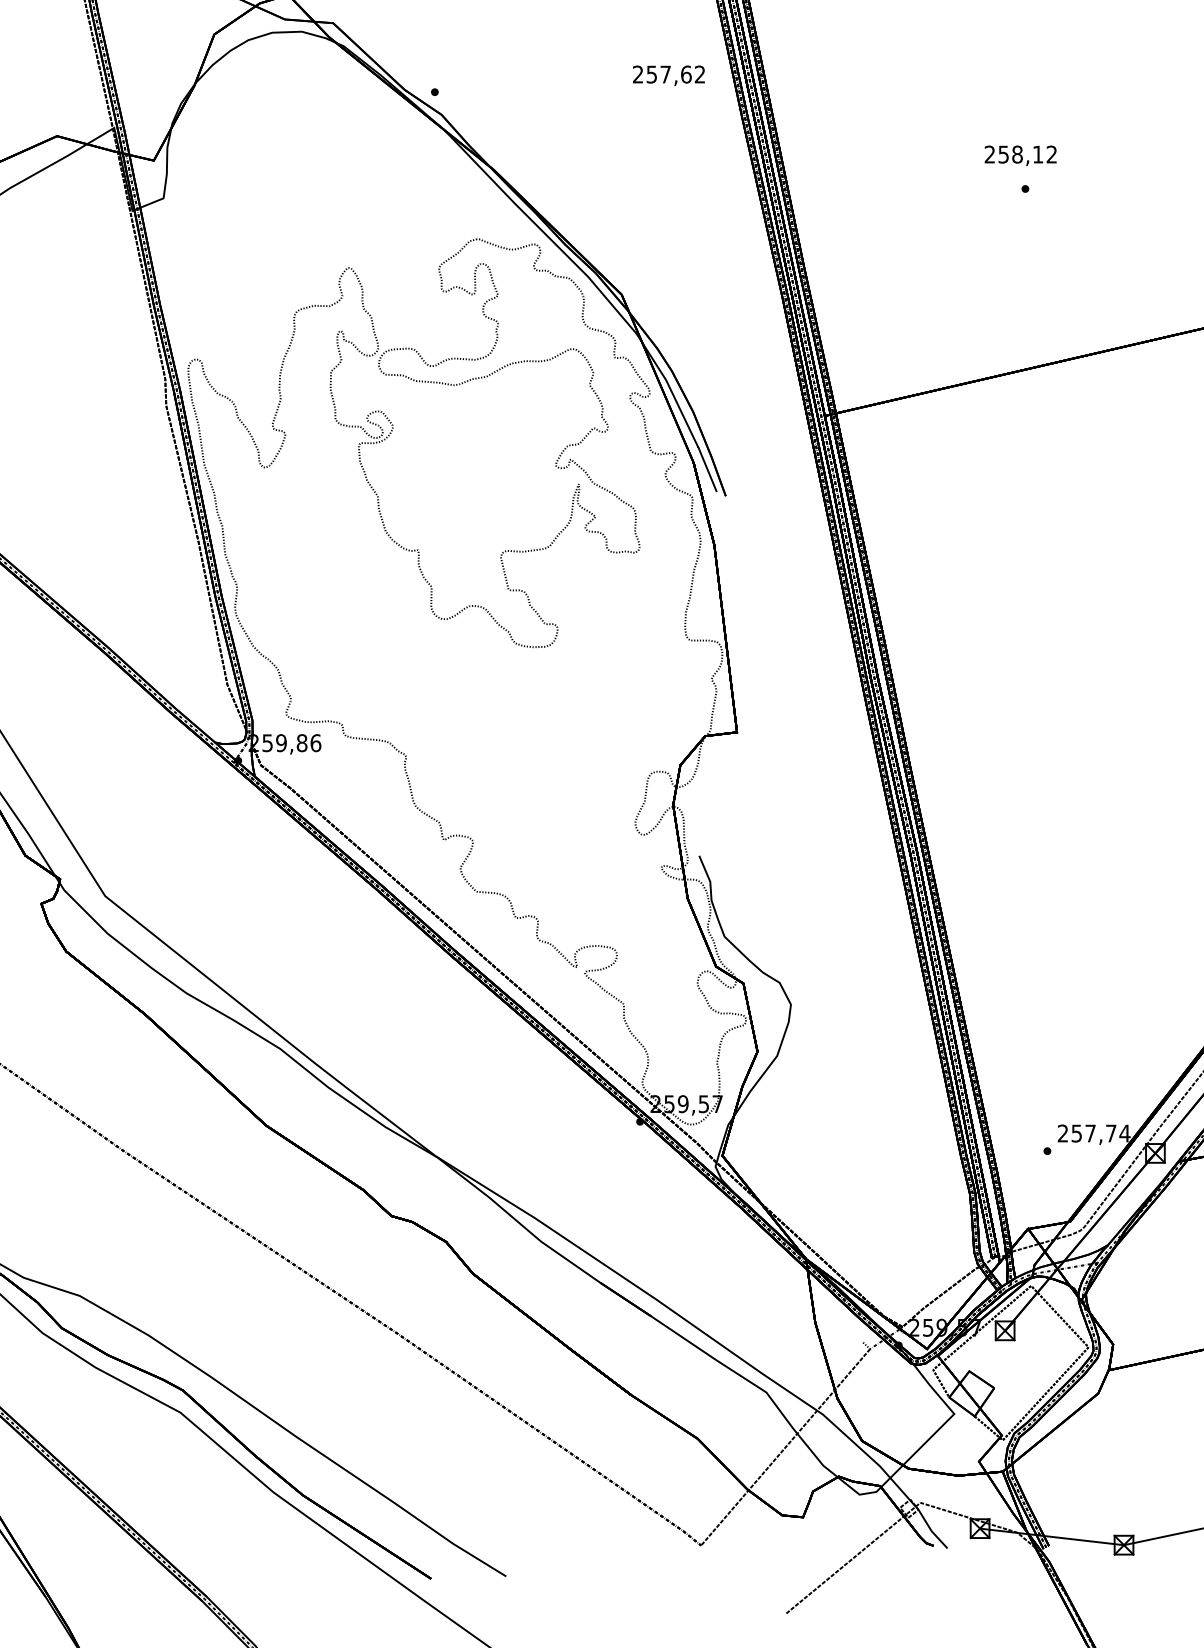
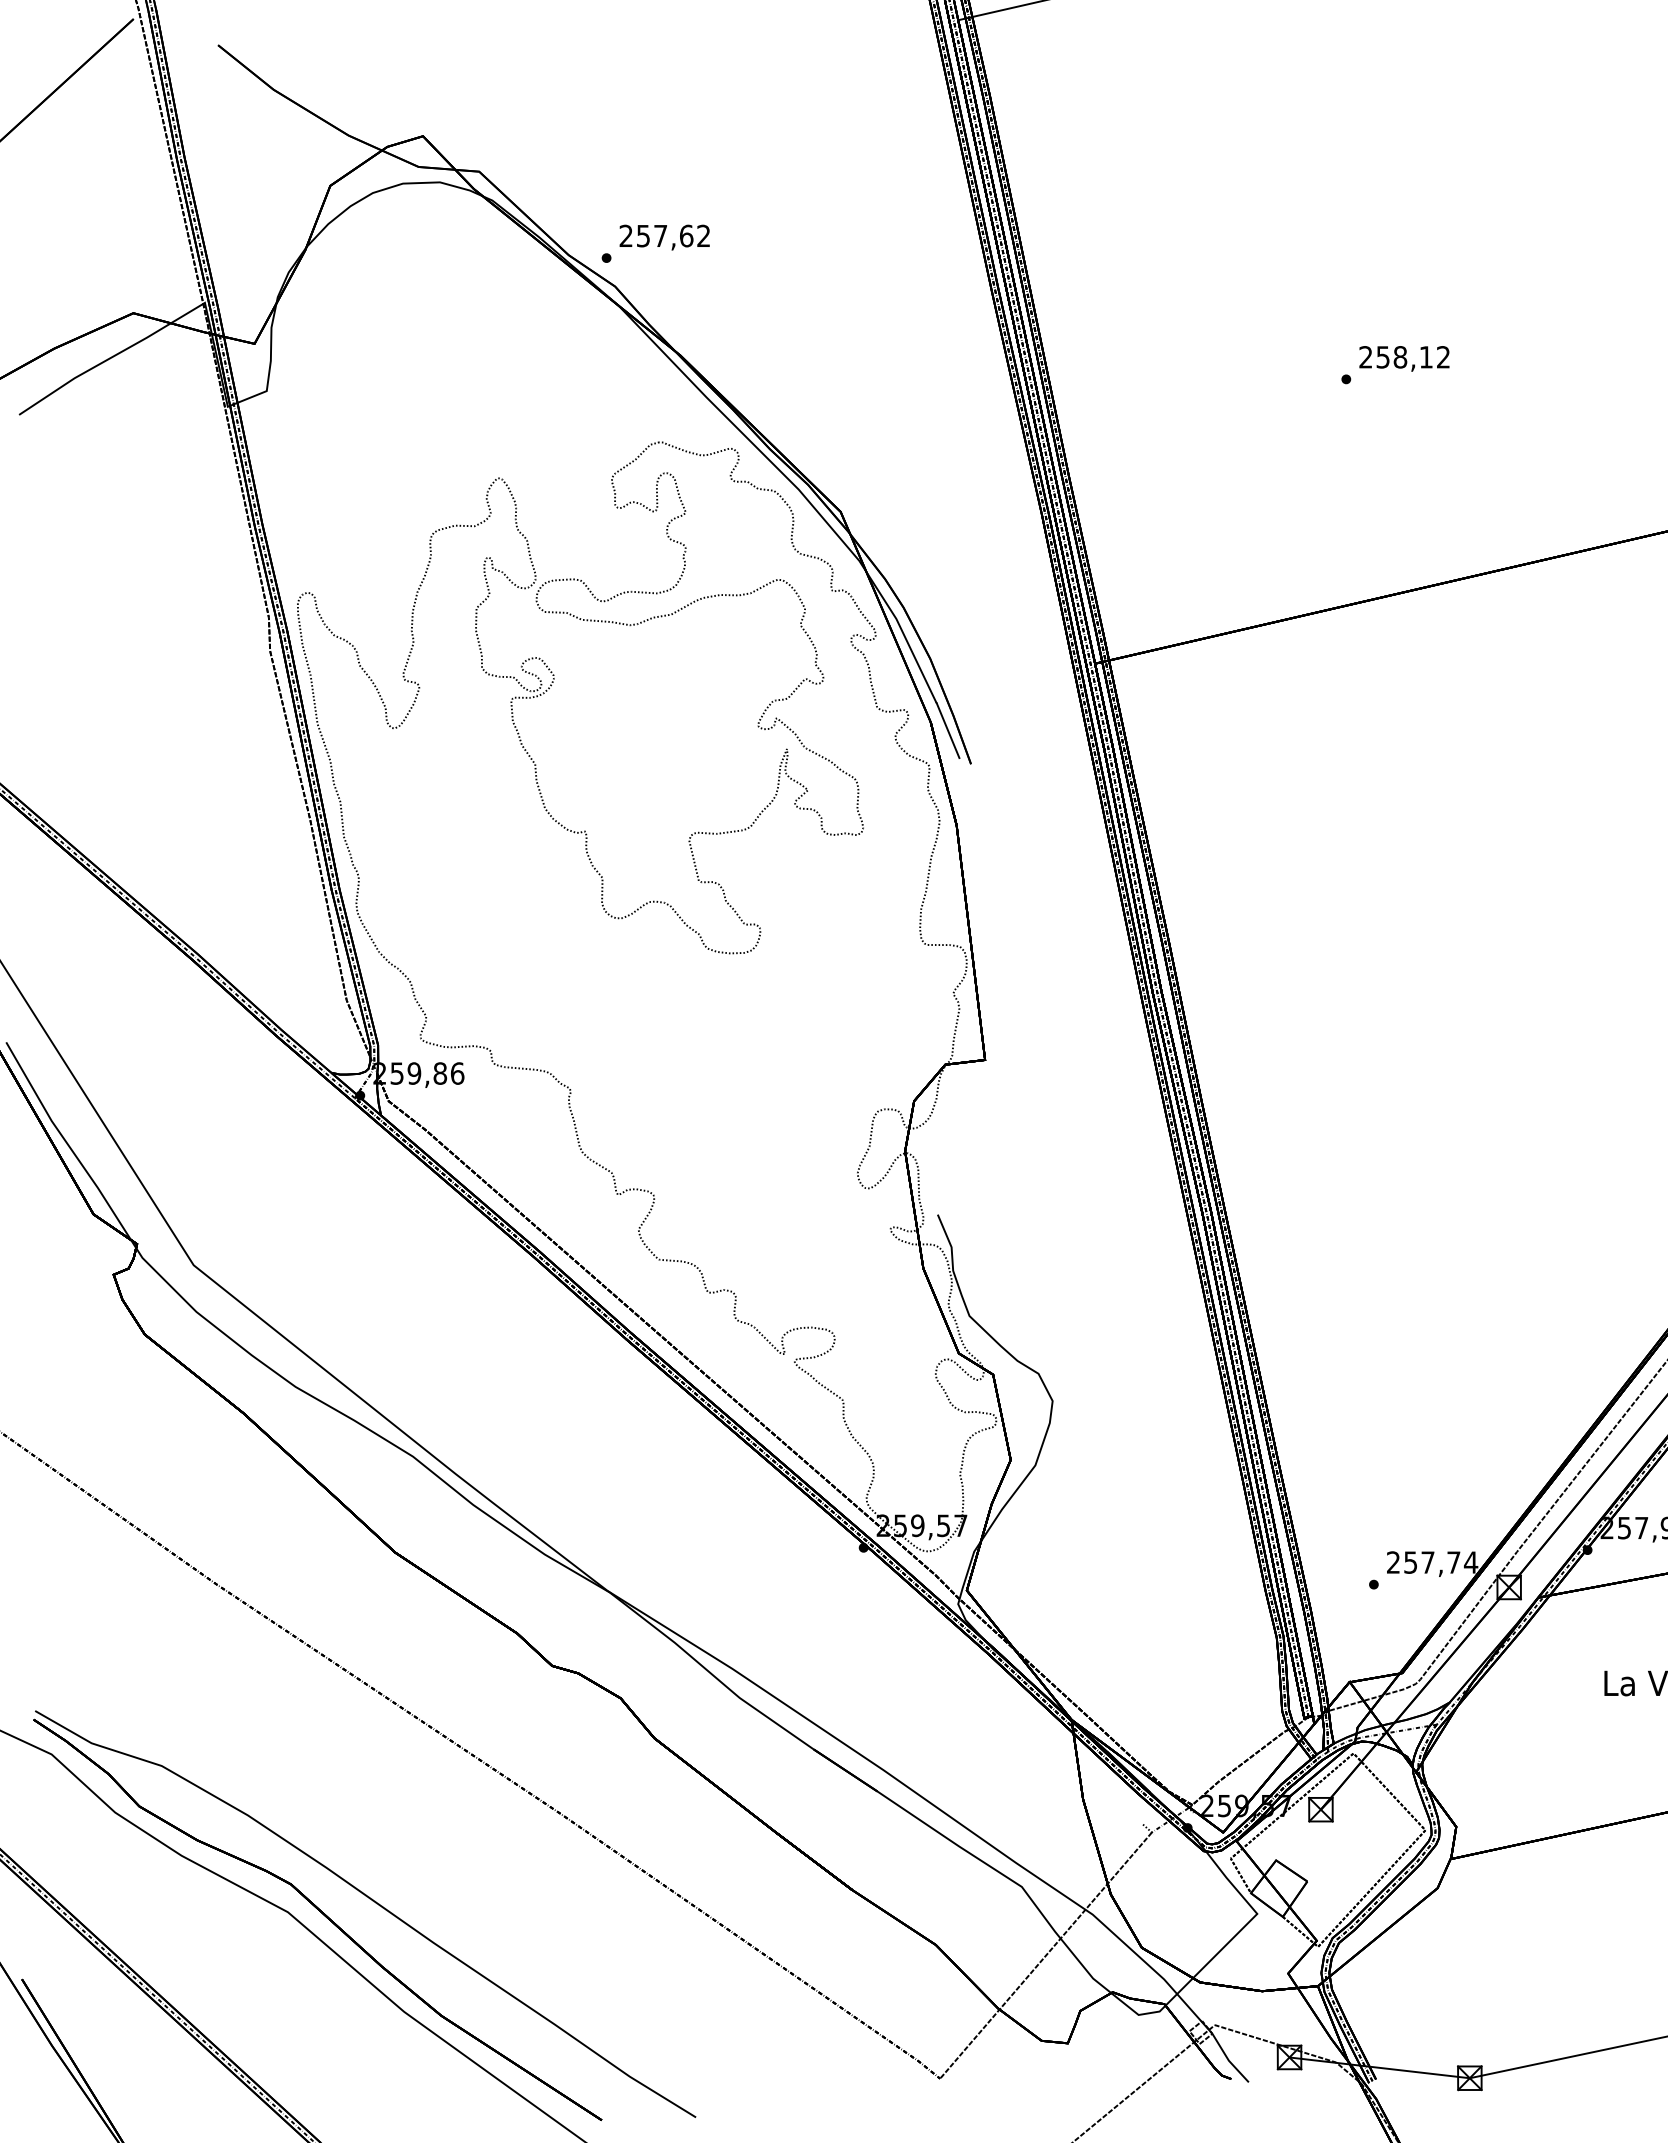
text: (668, 75) -> (664, 237), moved
text: (1020, 155) -> (1404, 358), moved

